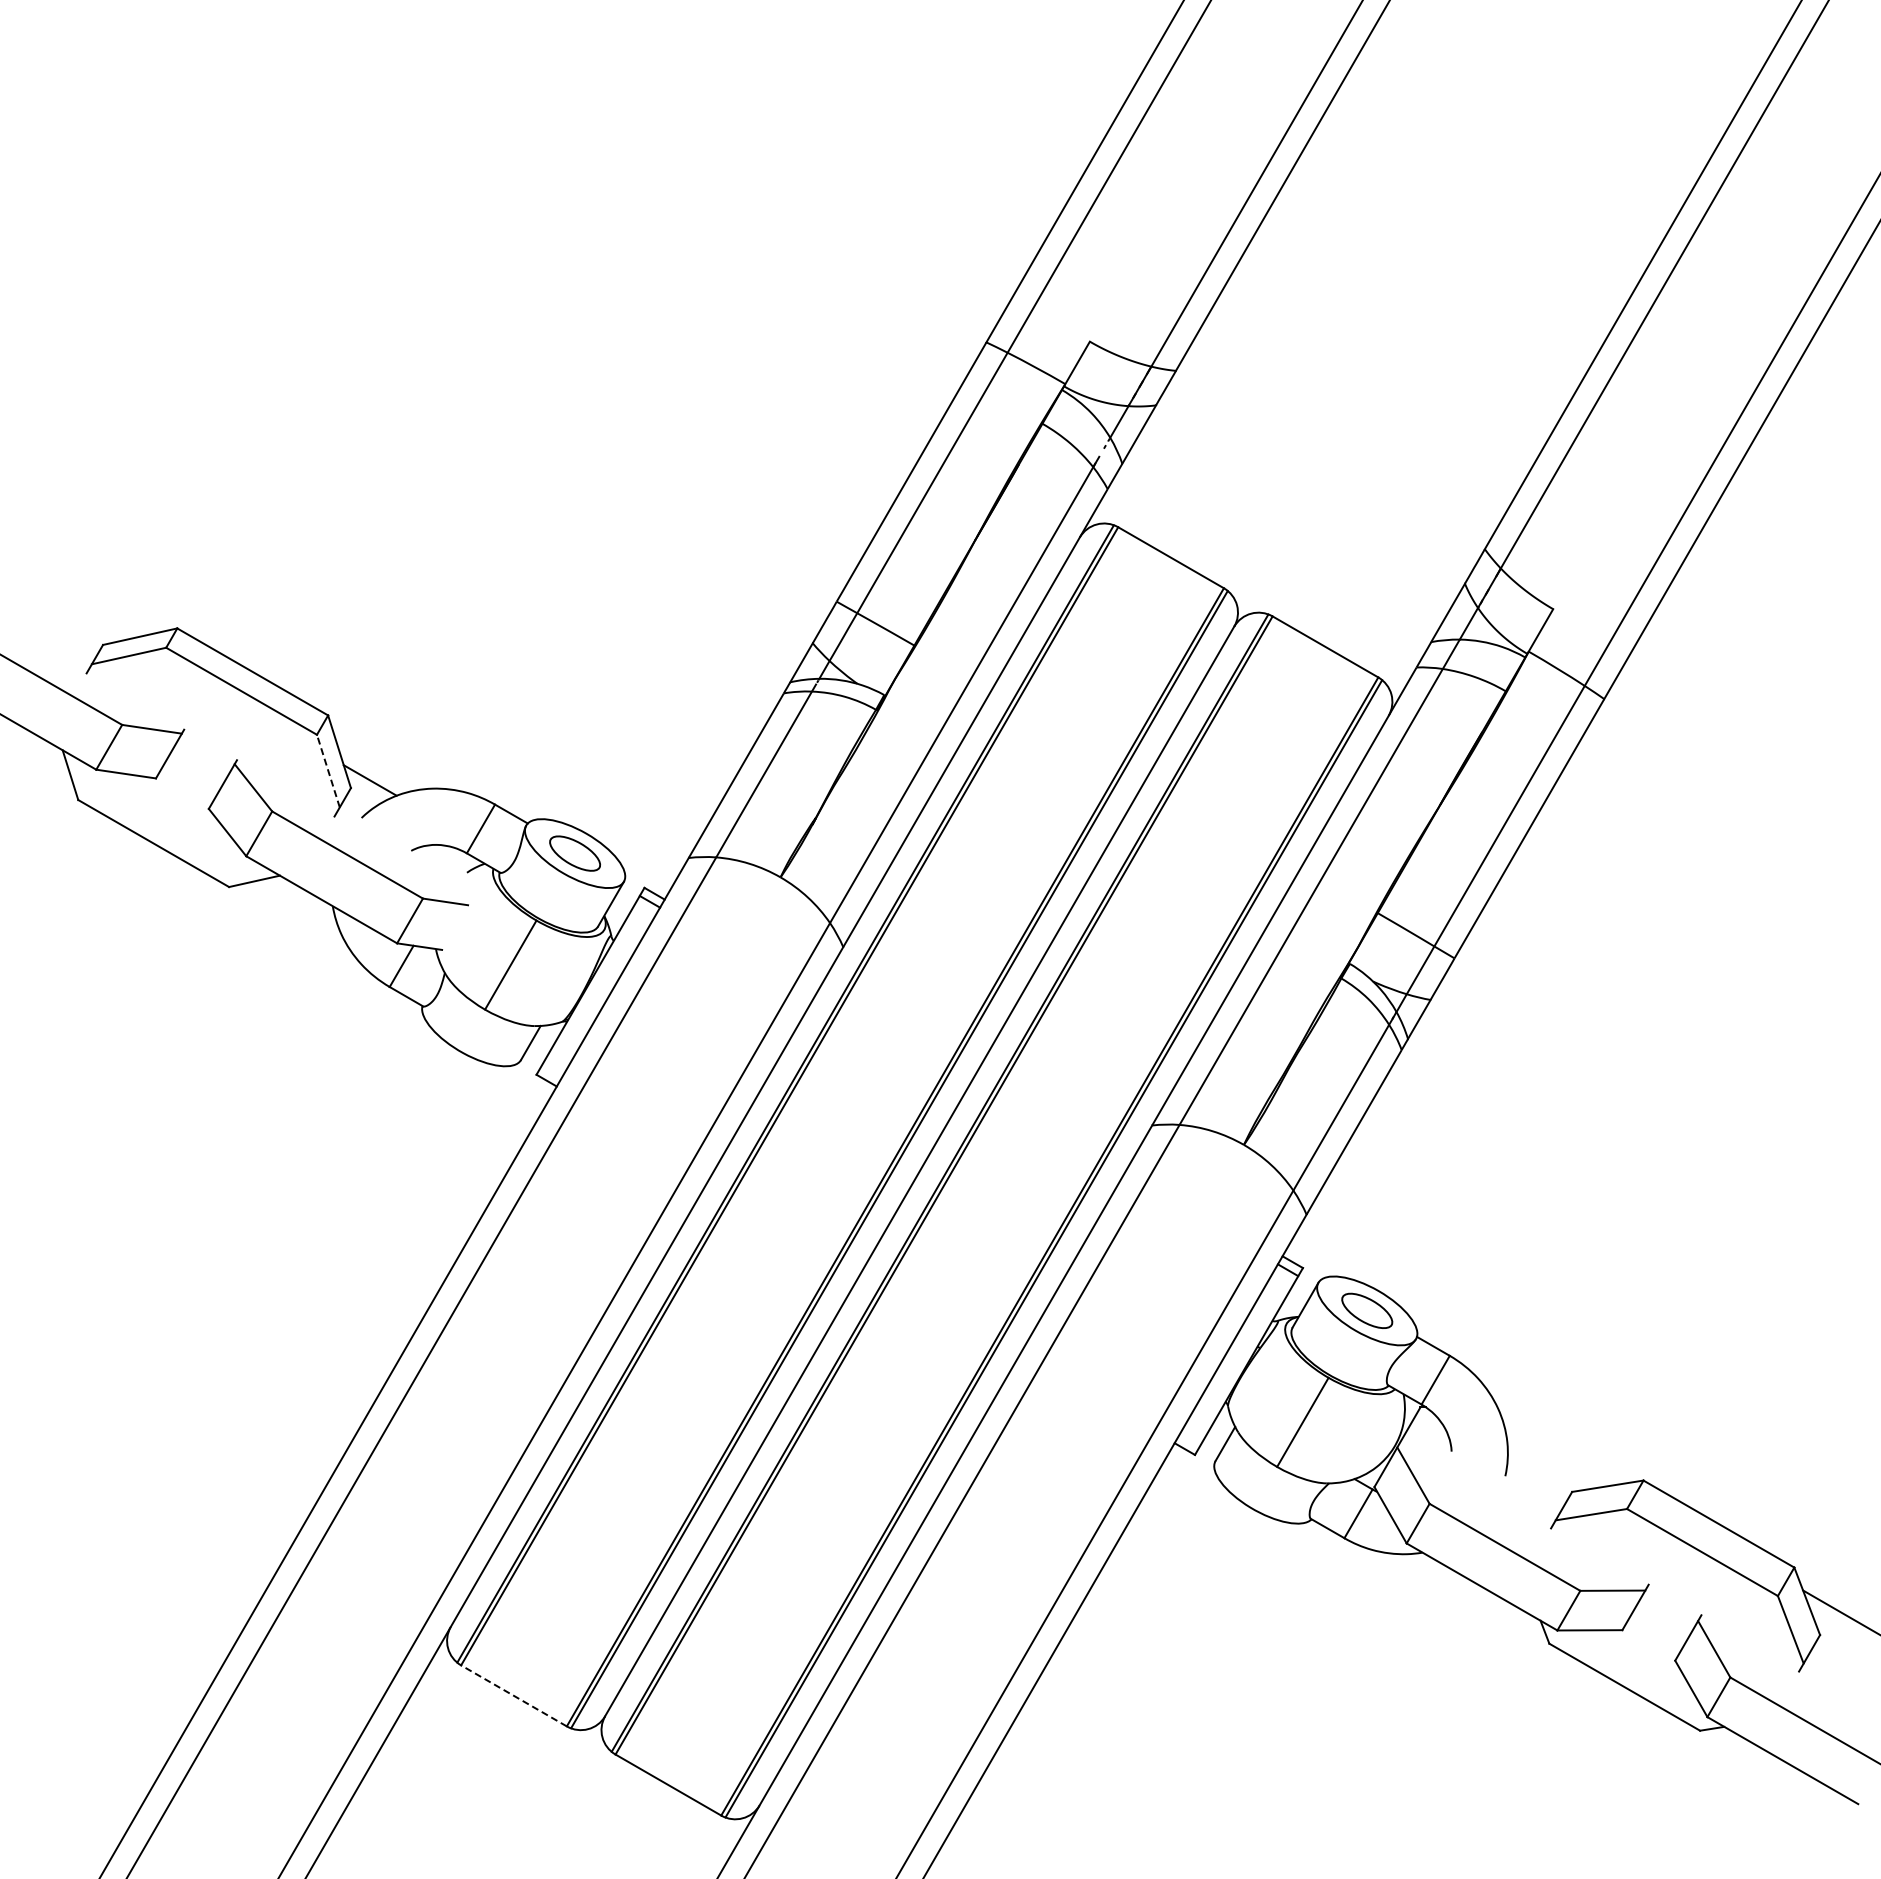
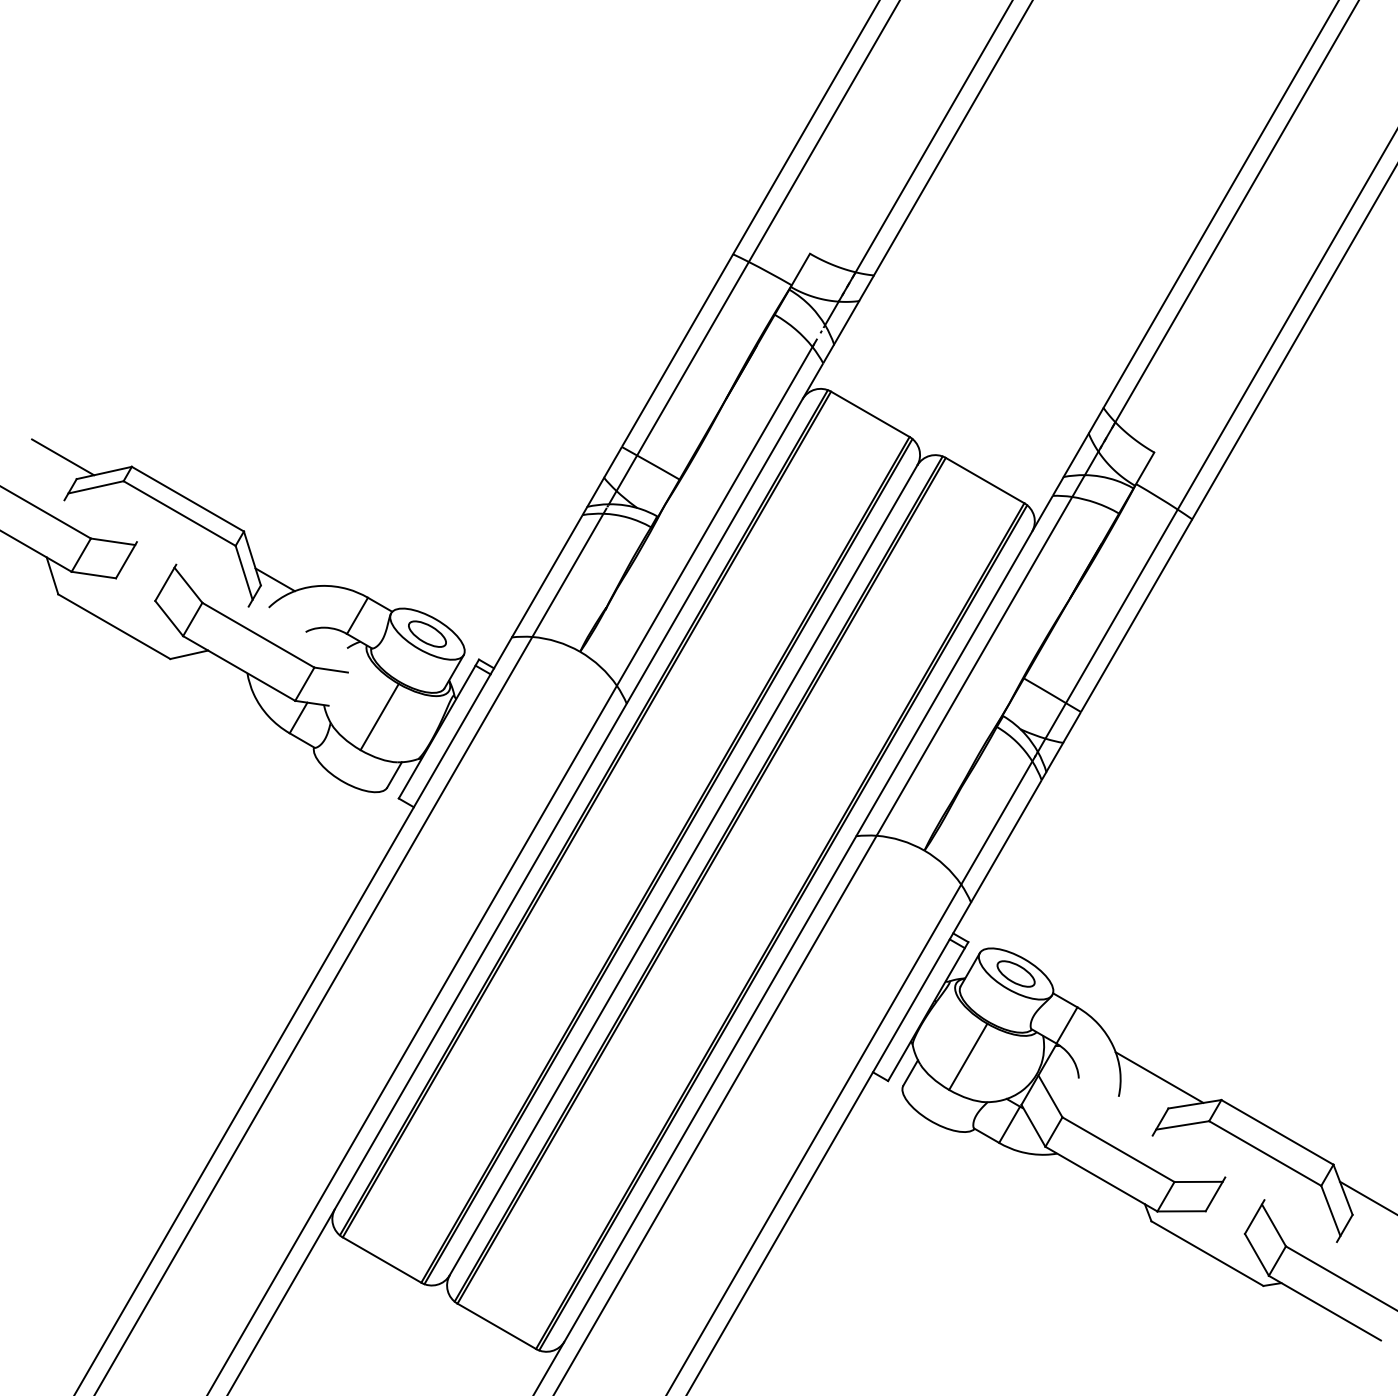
line: (84, 615) -> (62, 457), added
line: (328, 770) -> (244, 572), dashed -> solid
line: (1560, 1450) -> (1159, 1077), added
line: (513, 1695) -> (381, 1259), dashed -> solid

